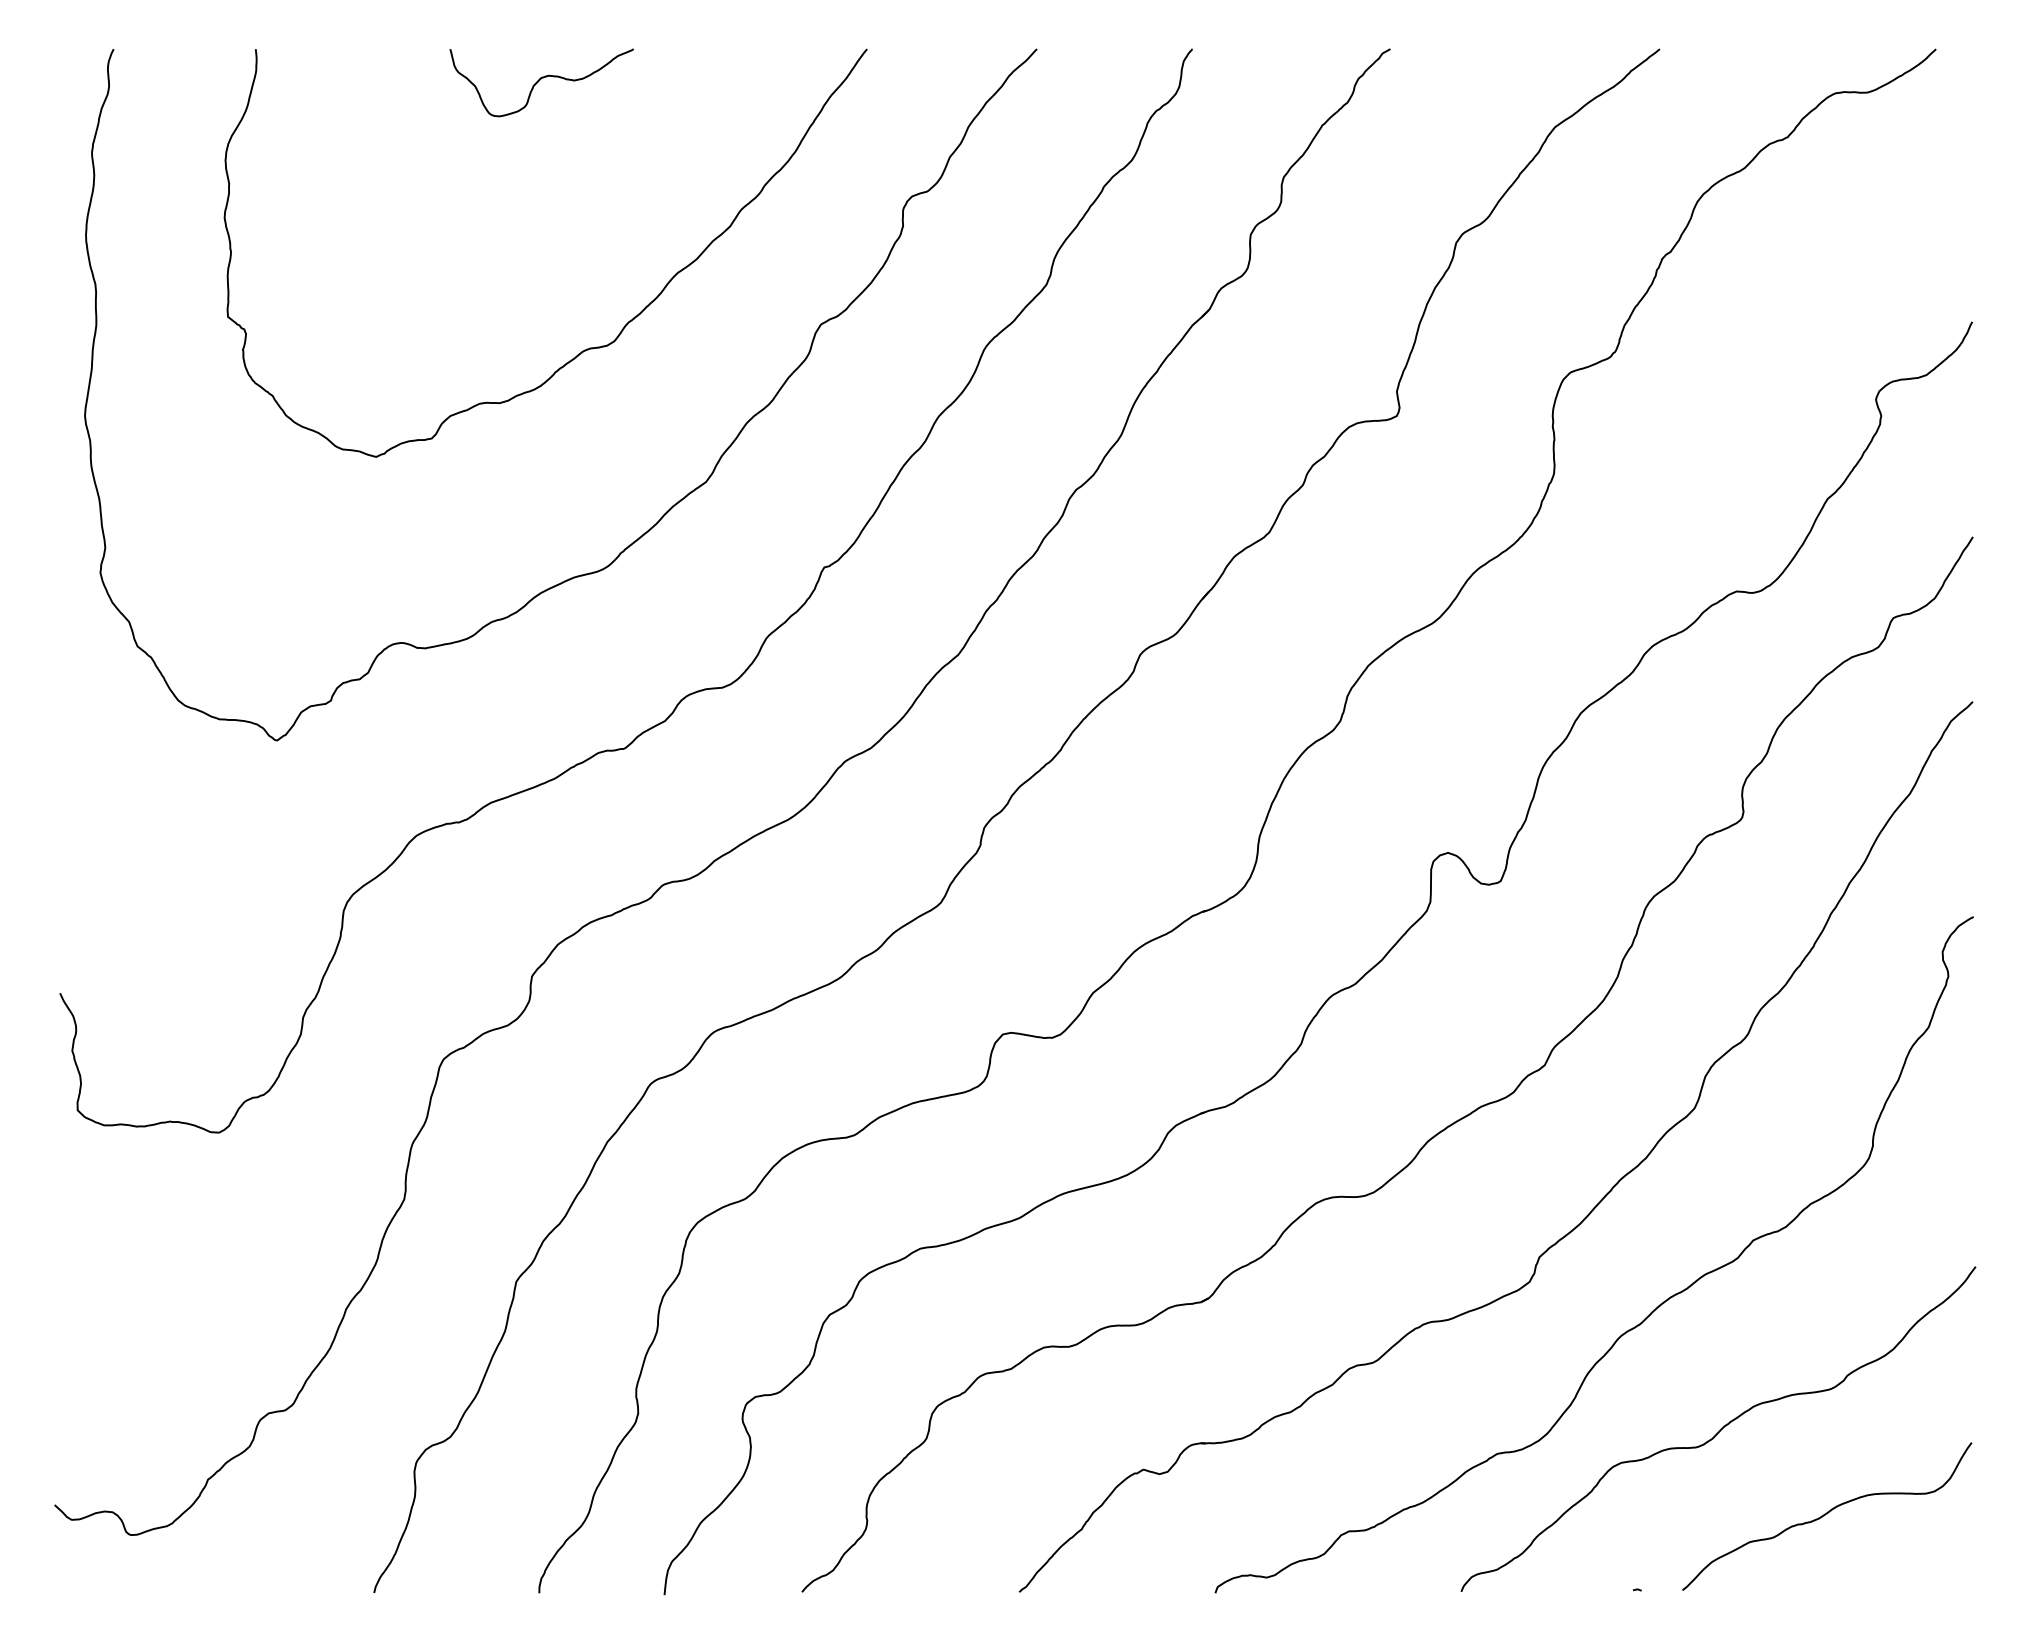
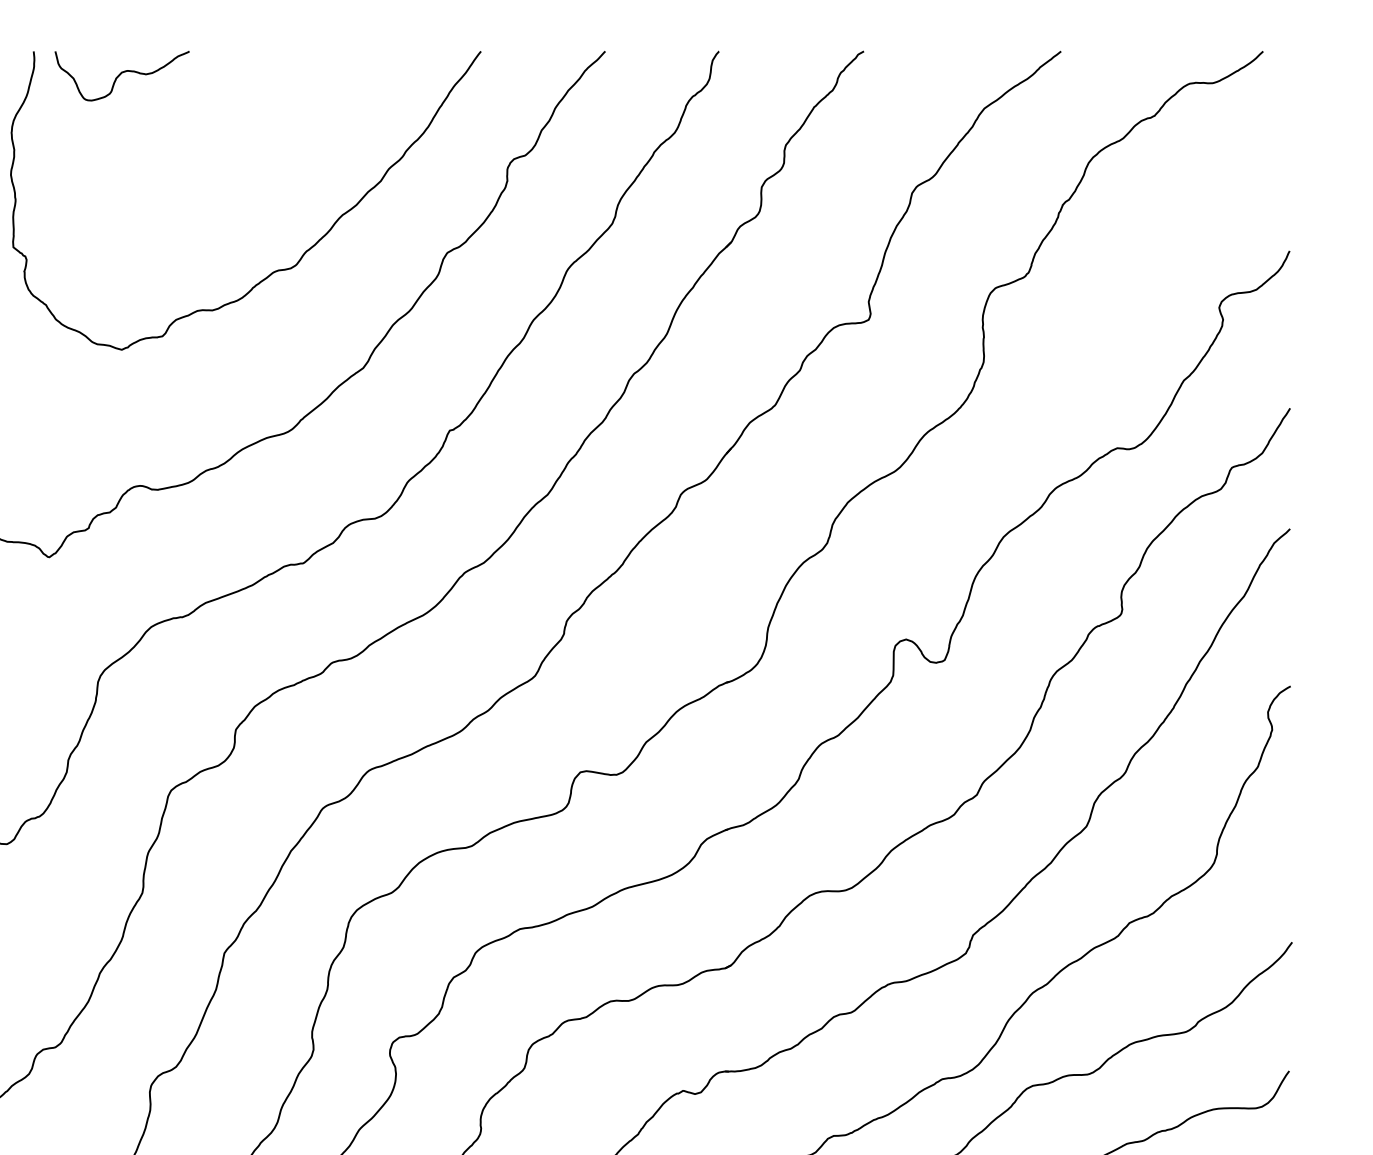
curve: (540, 80) -> (121, 74), moved

